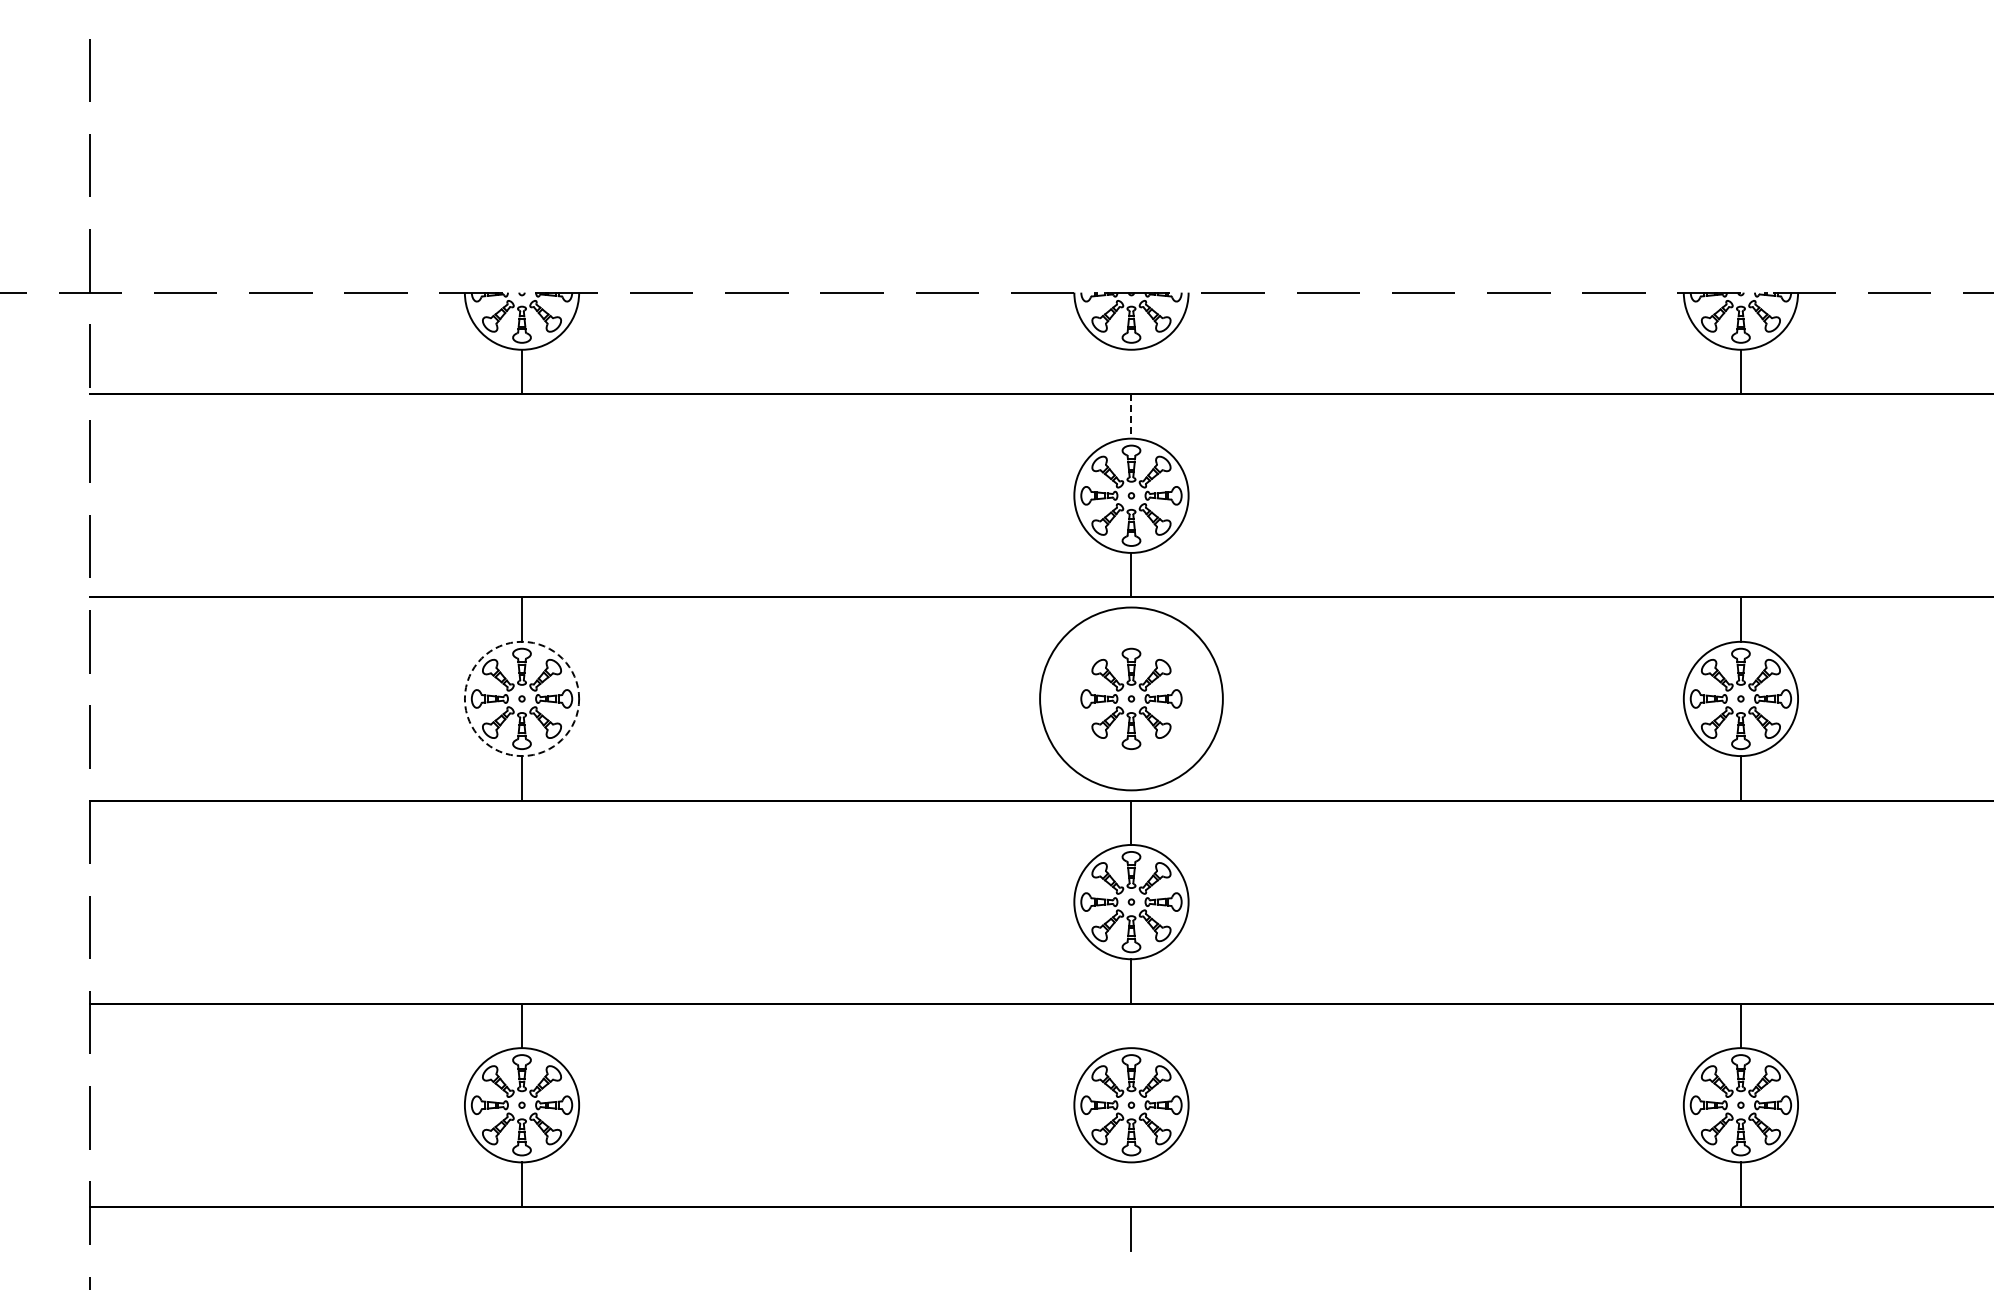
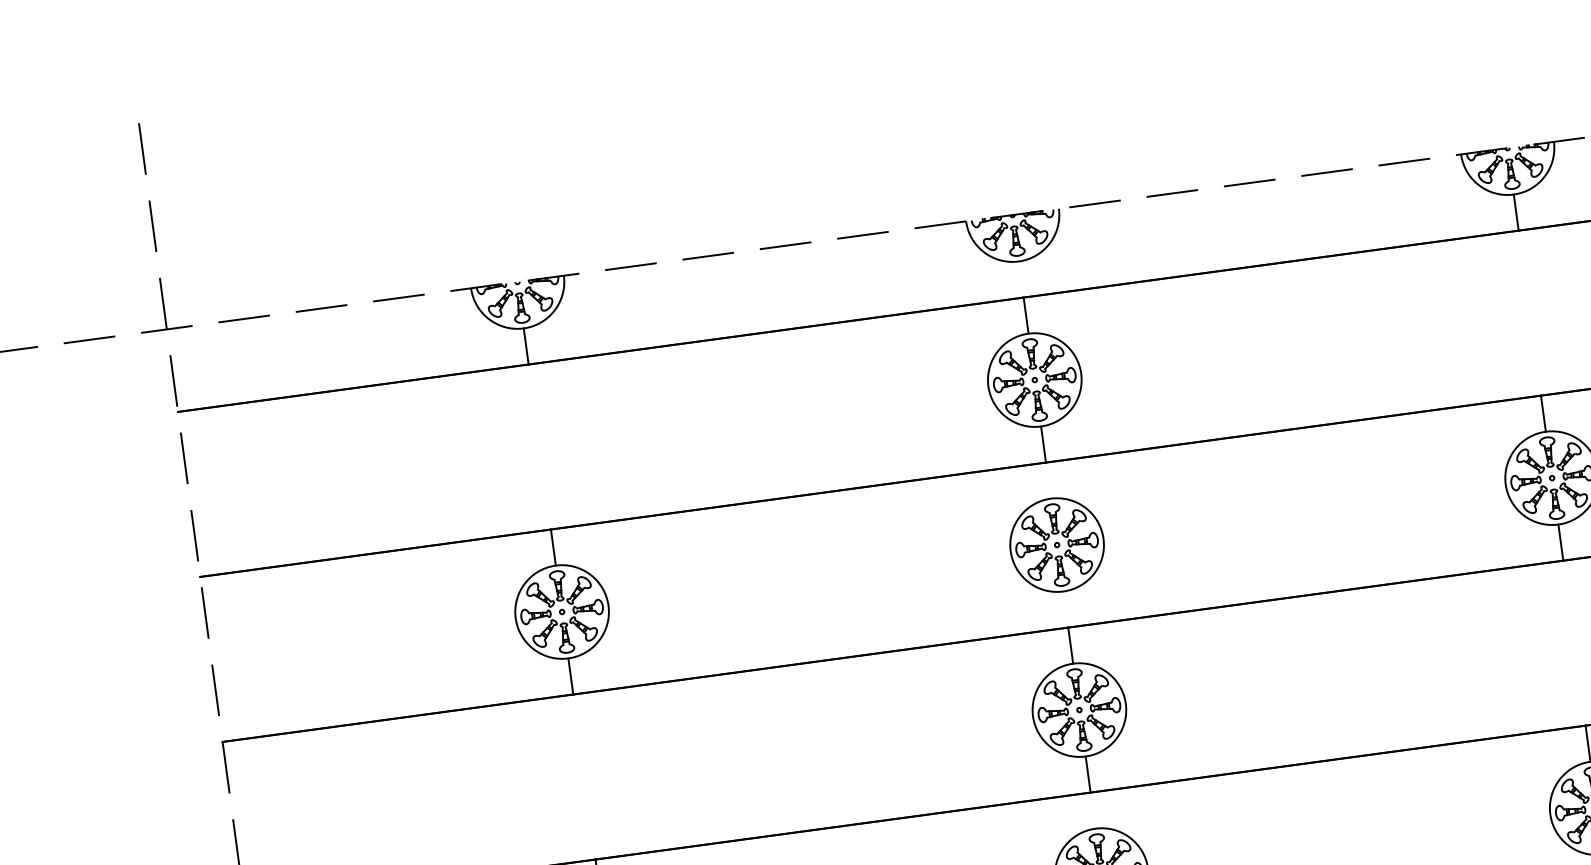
line: (1131, 416) -> (1026, 315), dashed -> solid
circle: (521, 698) -> (561, 611), dashed -> solid
circle: (1131, 698) -> (1057, 544), size x0.62

